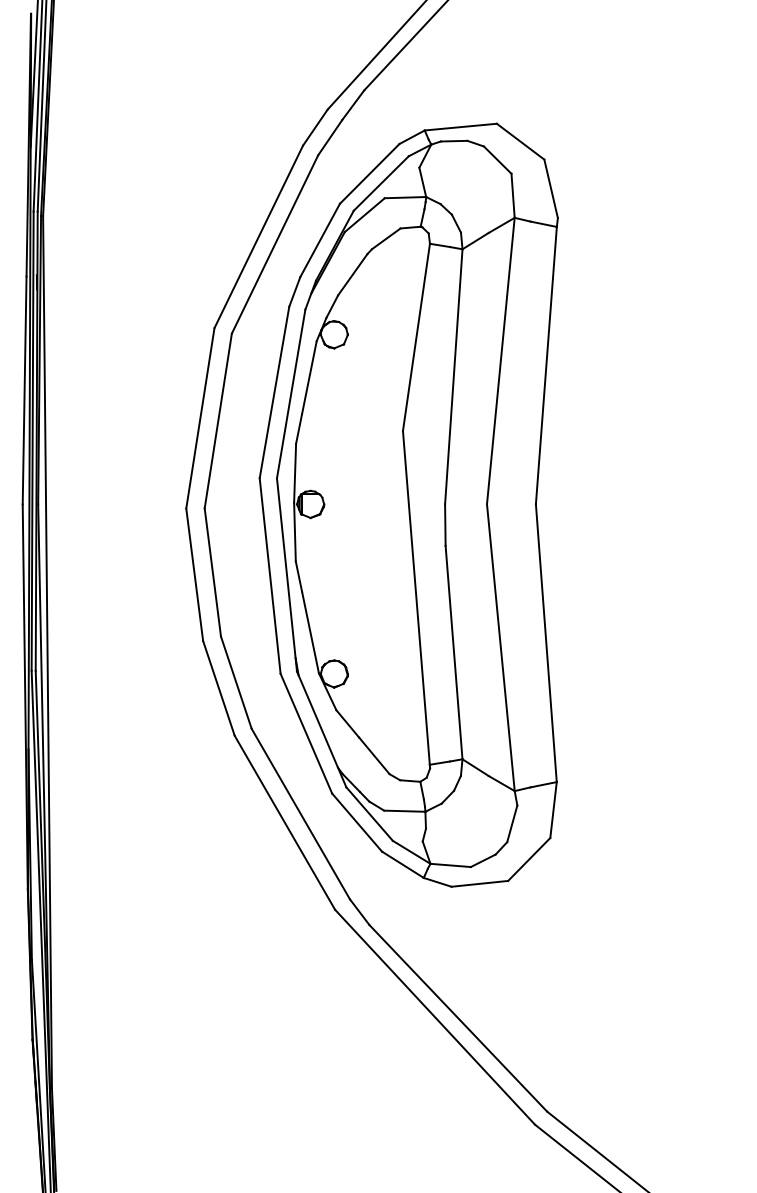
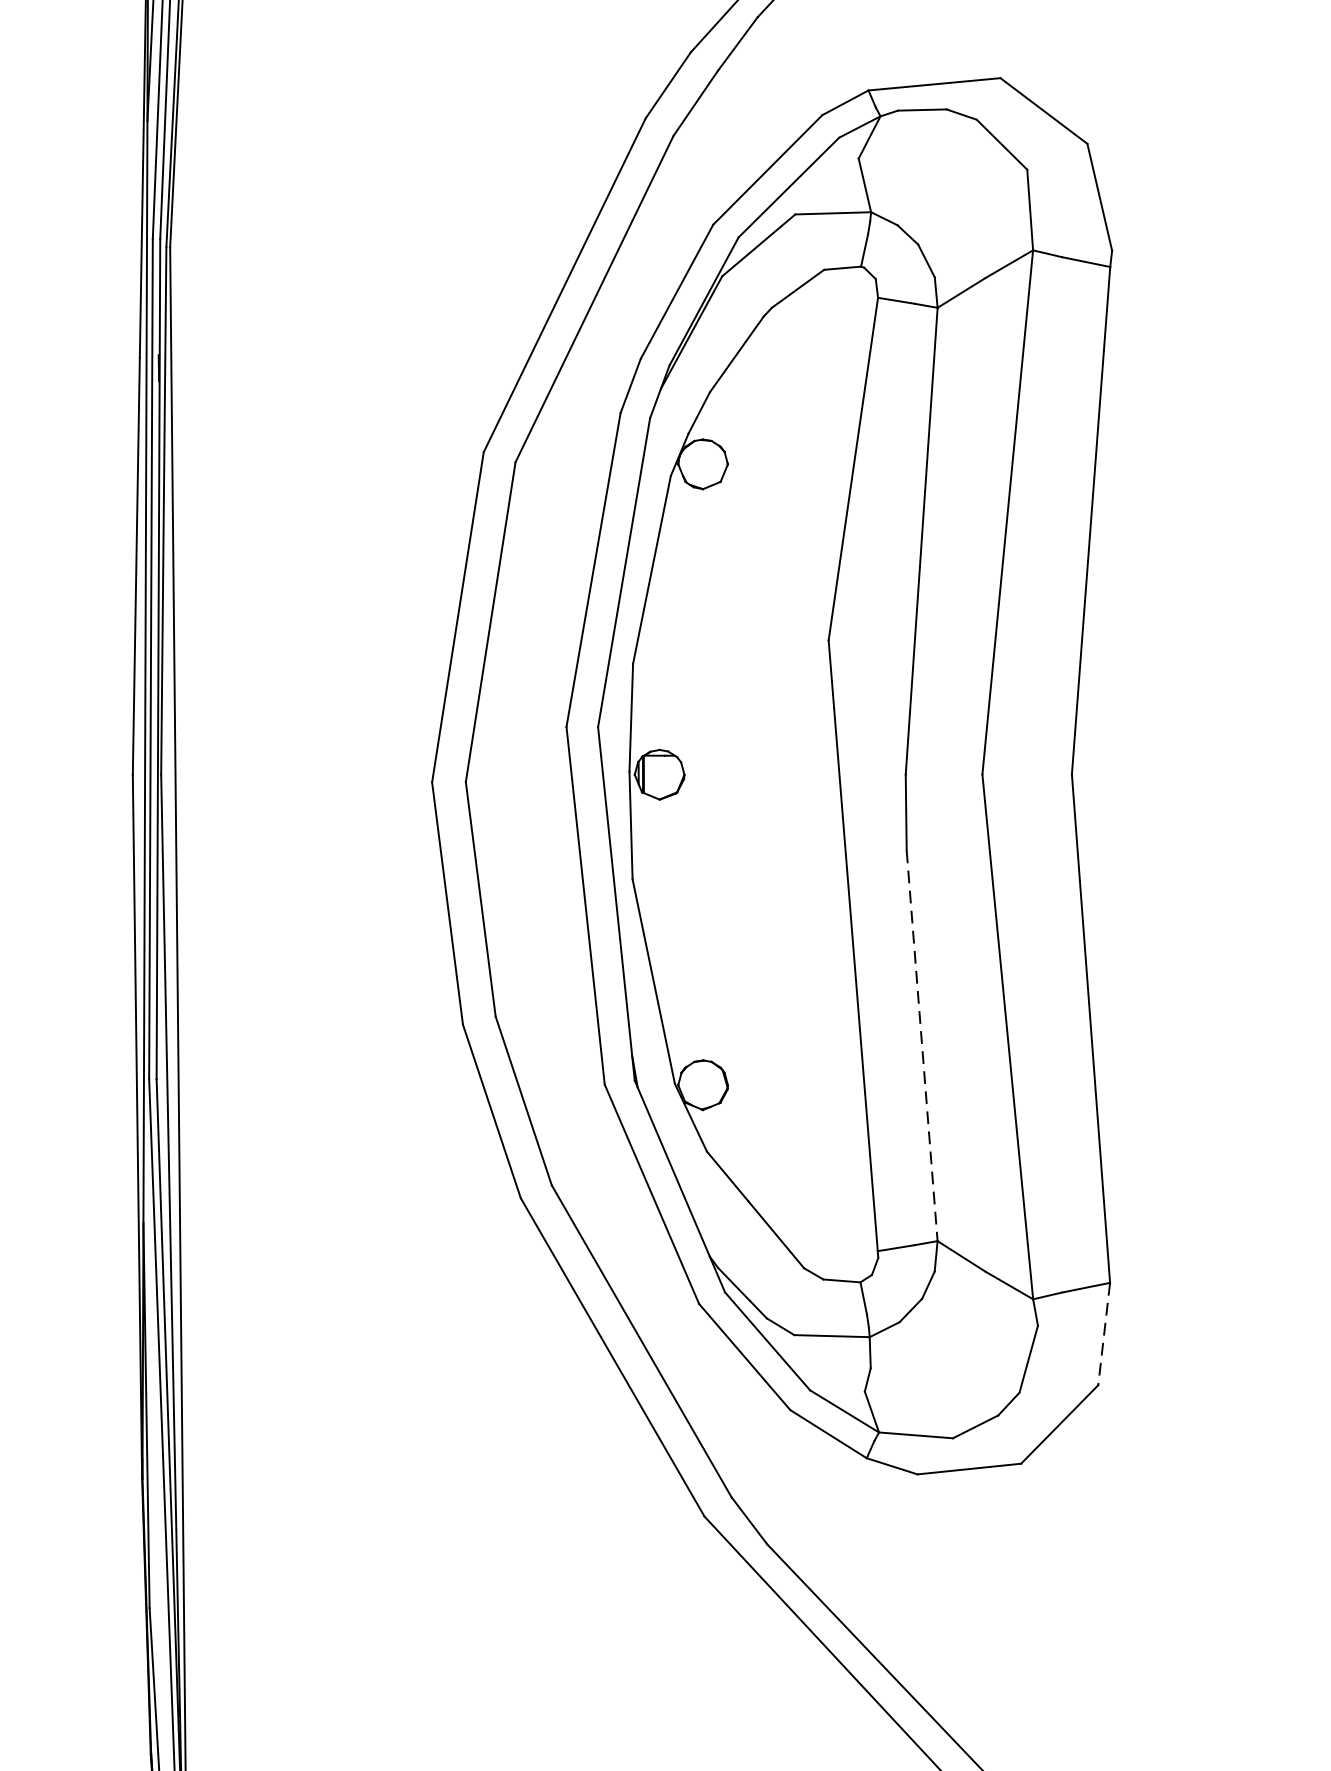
line: (454, 653) -> (922, 1047), solid -> dashed
line: (553, 810) -> (1104, 1334), solid -> dashed

